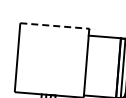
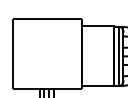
line: (55, 26) -> (48, 19), dashed -> solid

